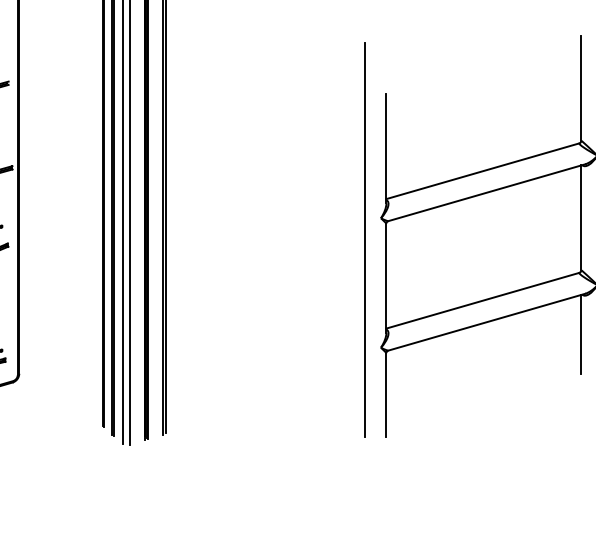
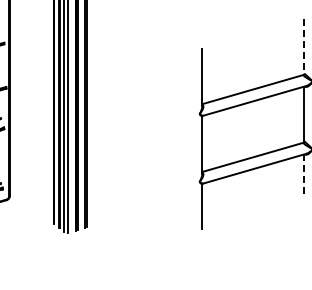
line: (581, 88) -> (304, 46), solid -> dashed
line: (363, 239) -> (190, 125), removed
line: (581, 335) -> (304, 175), solid -> dashed

